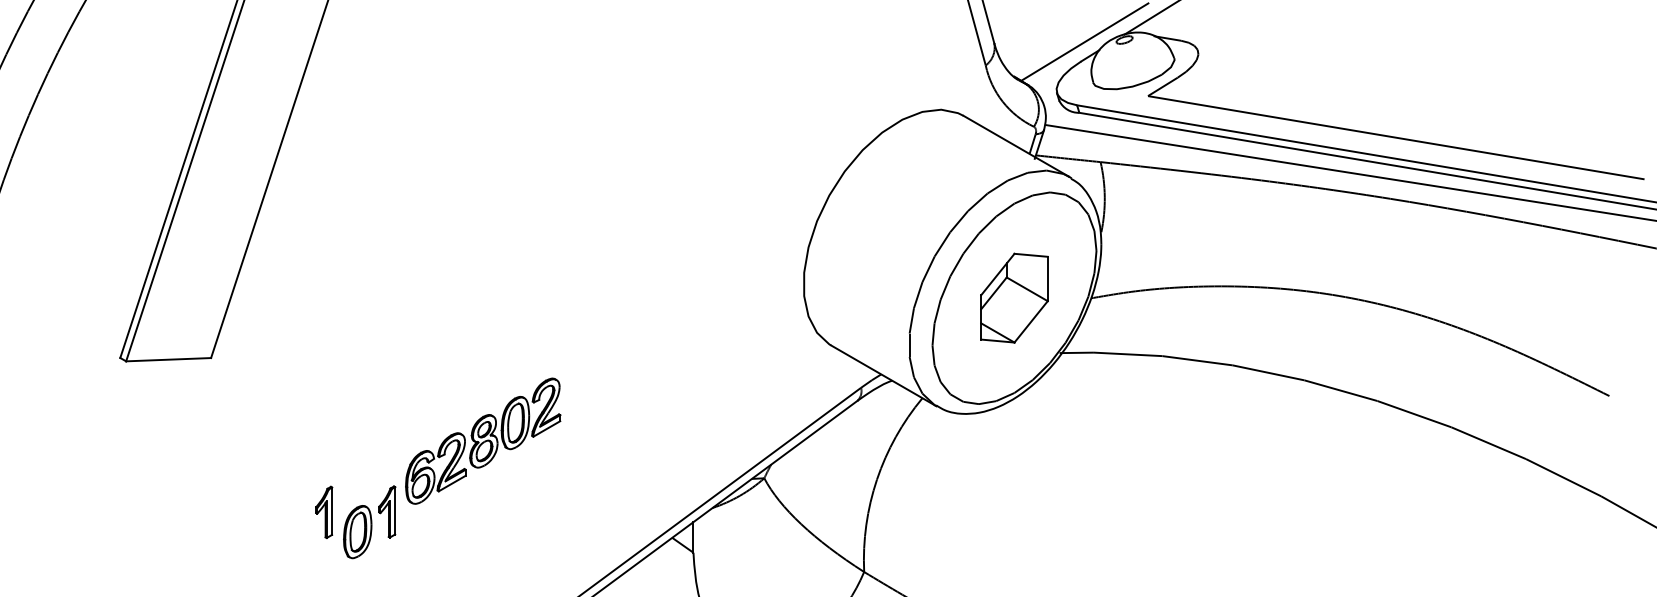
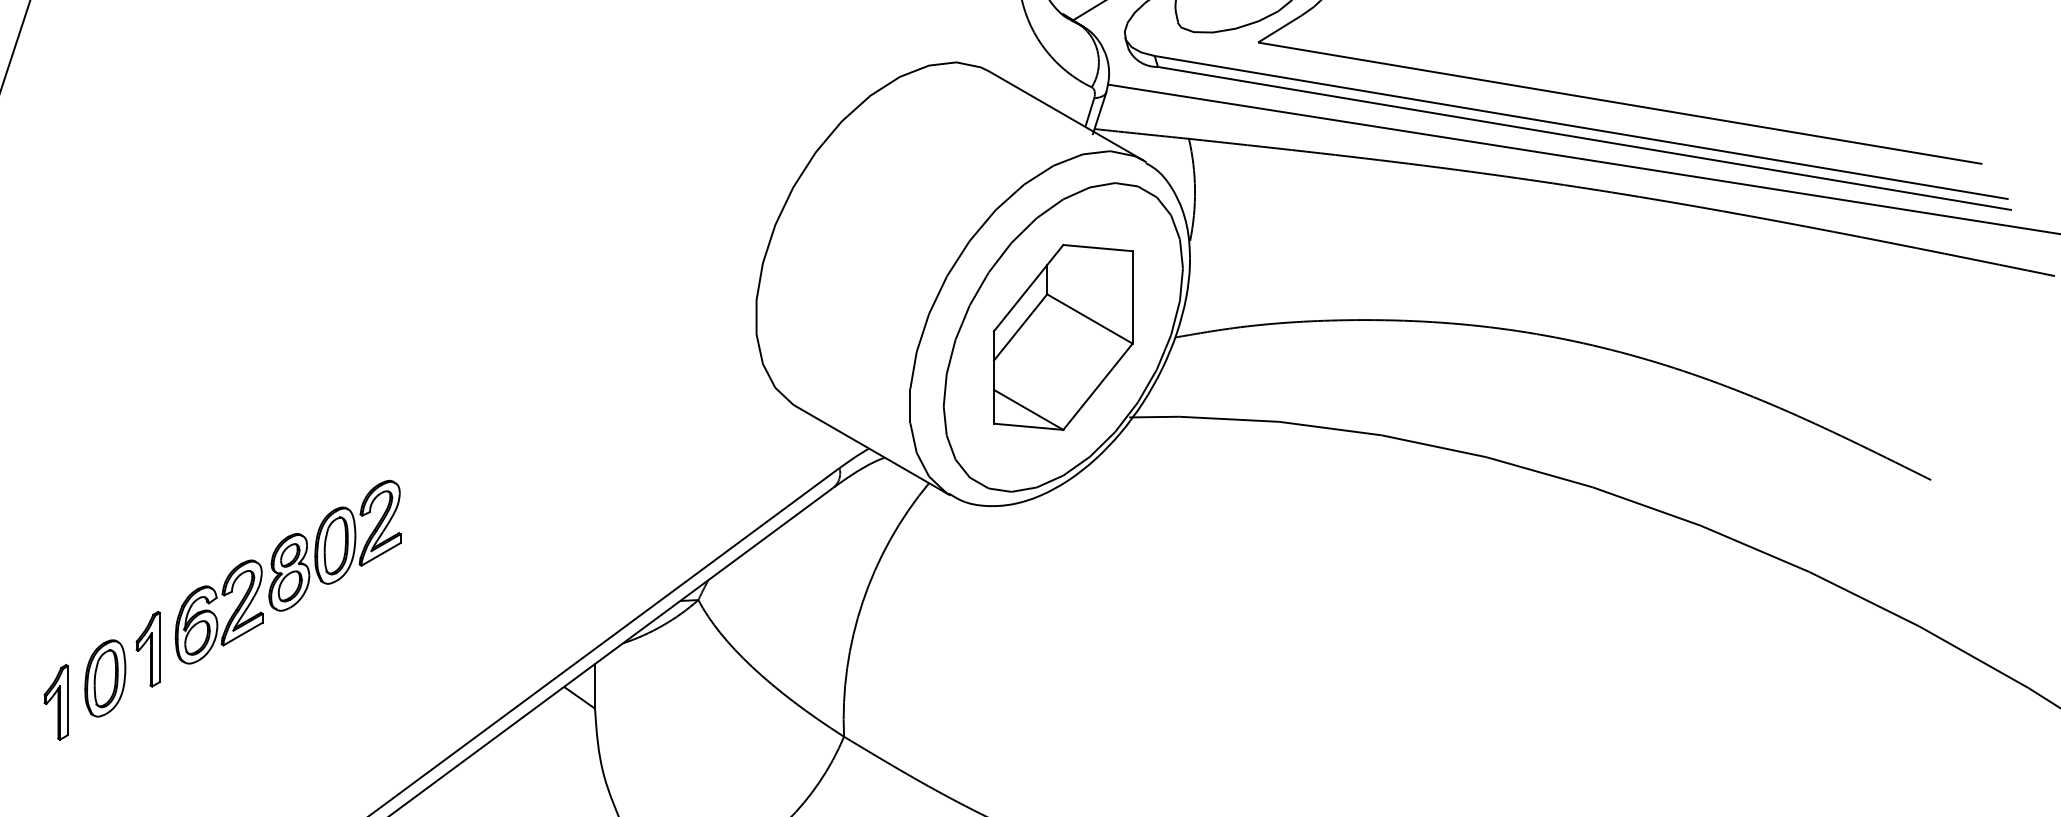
part: (1014, 297) -> (1063, 336), size x1.43
part: (483, 440) -> (288, 571), moved
part: (324, 512) -> (56, 702), moved

